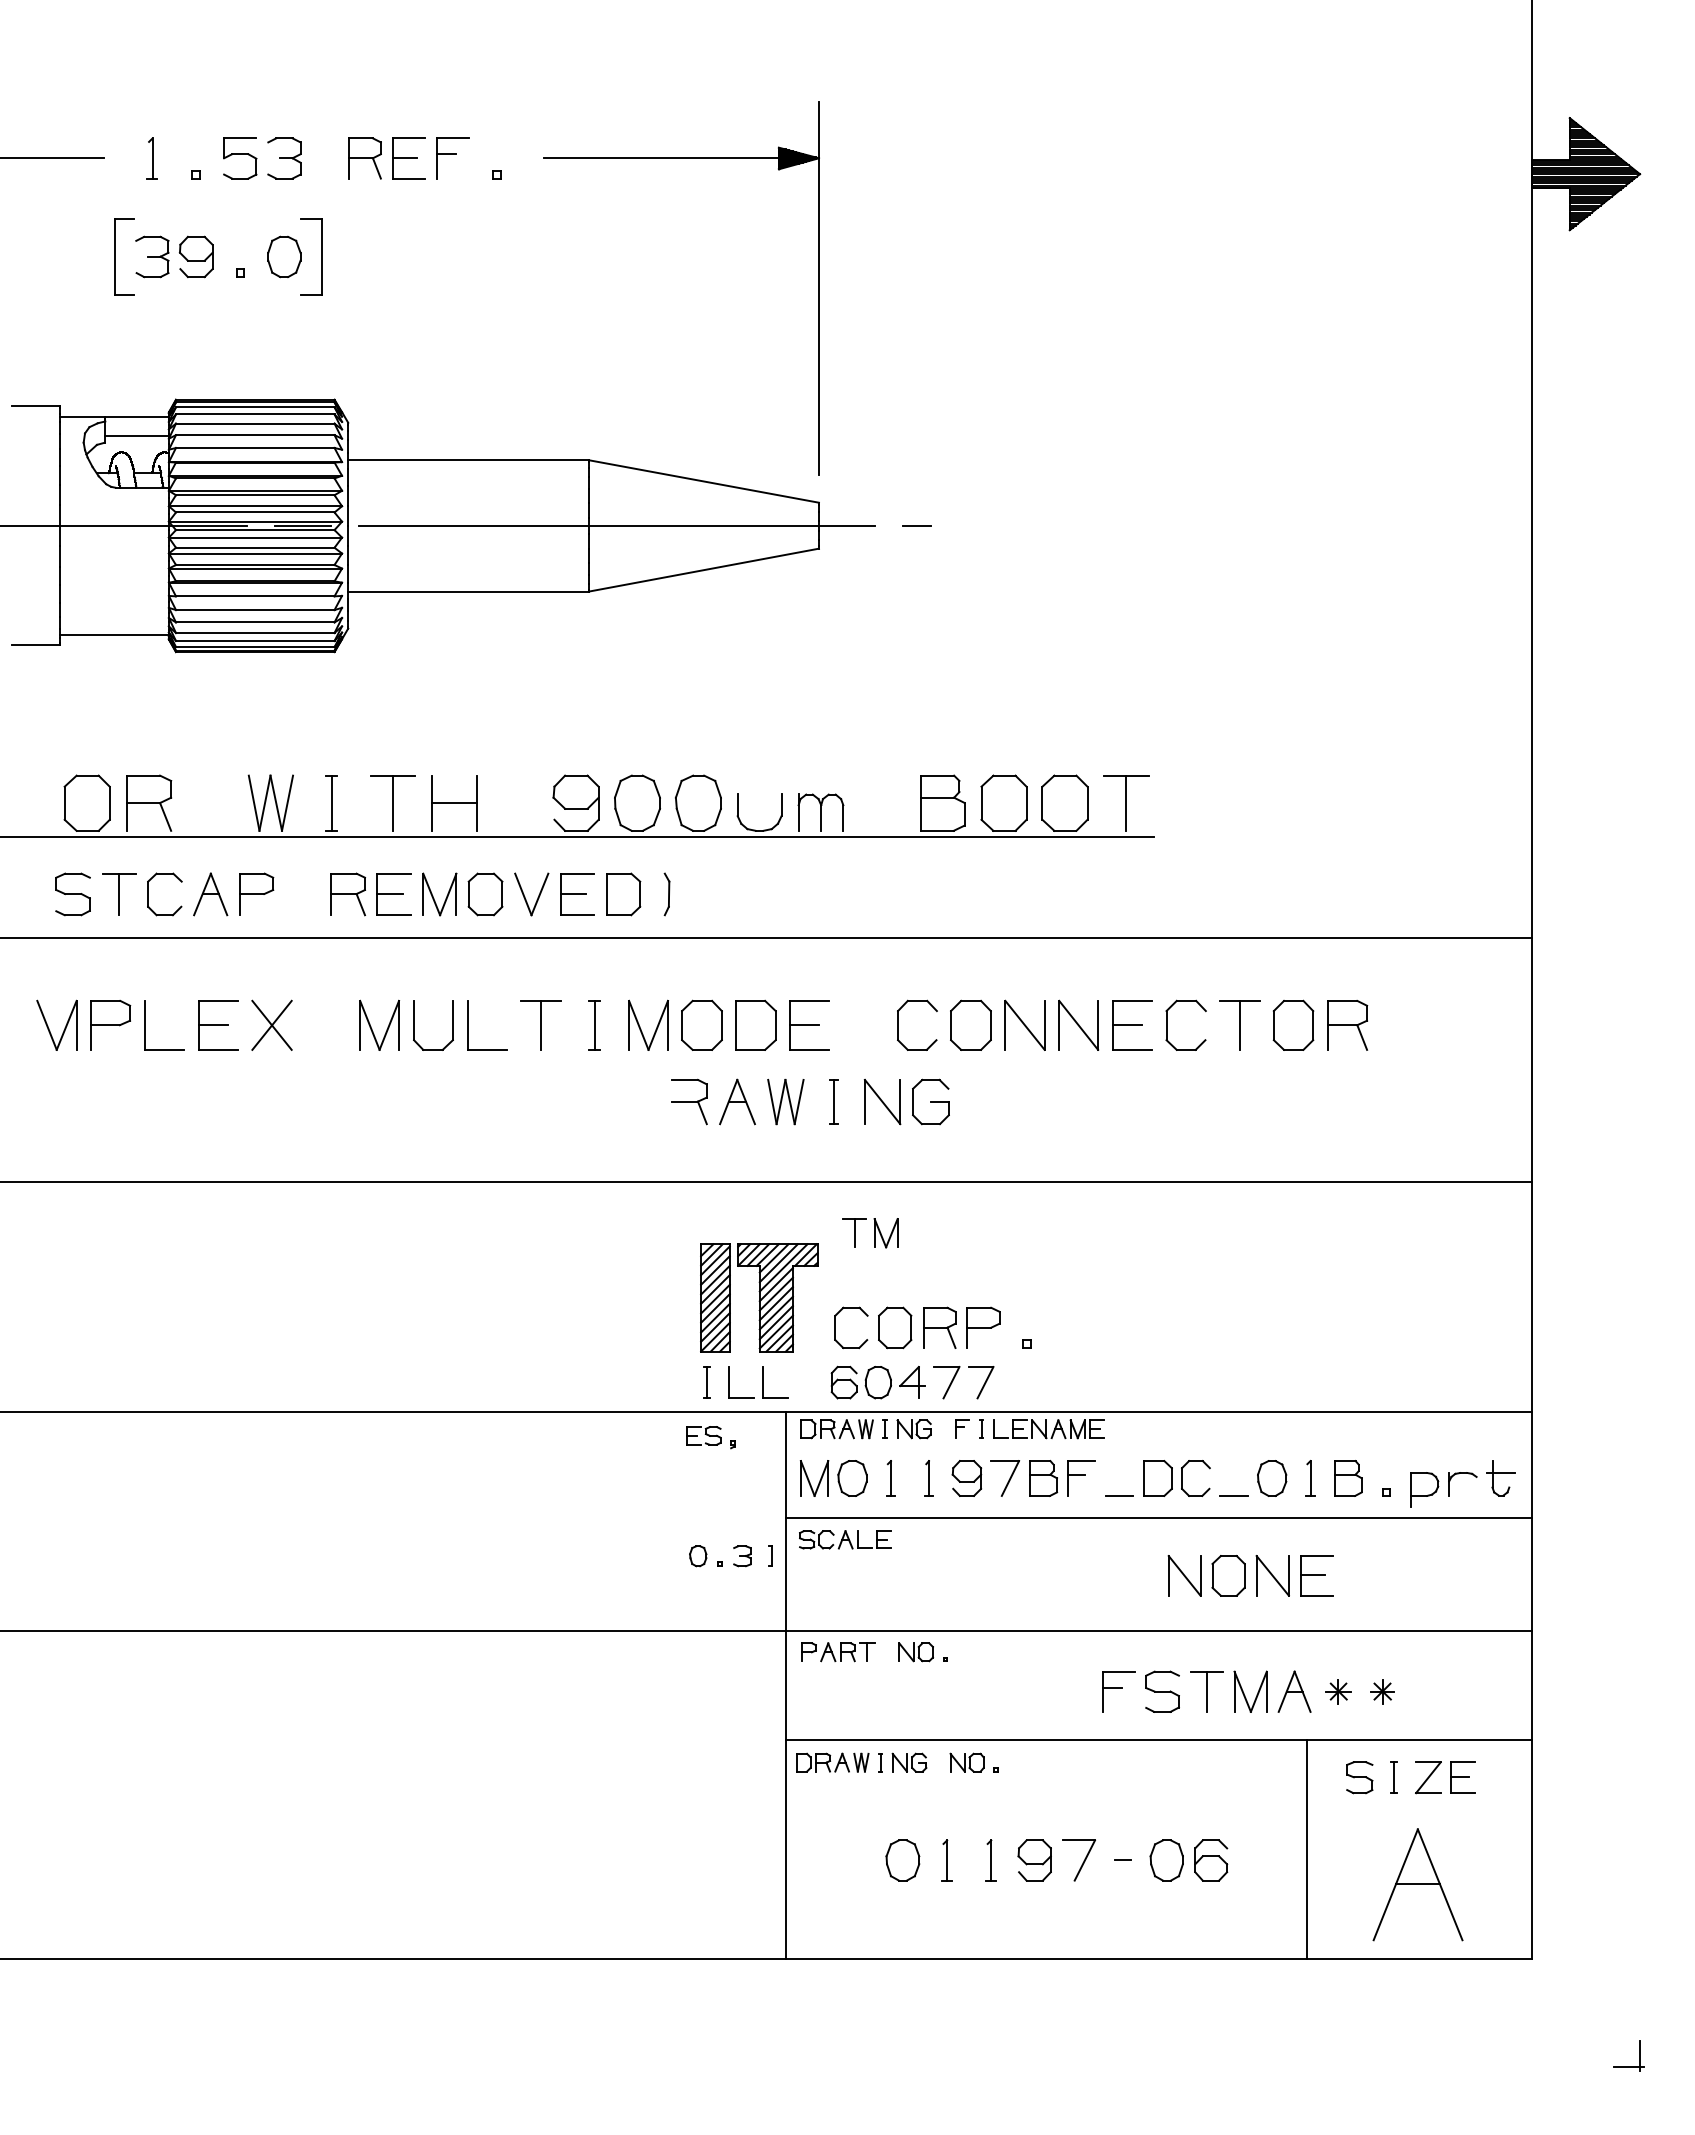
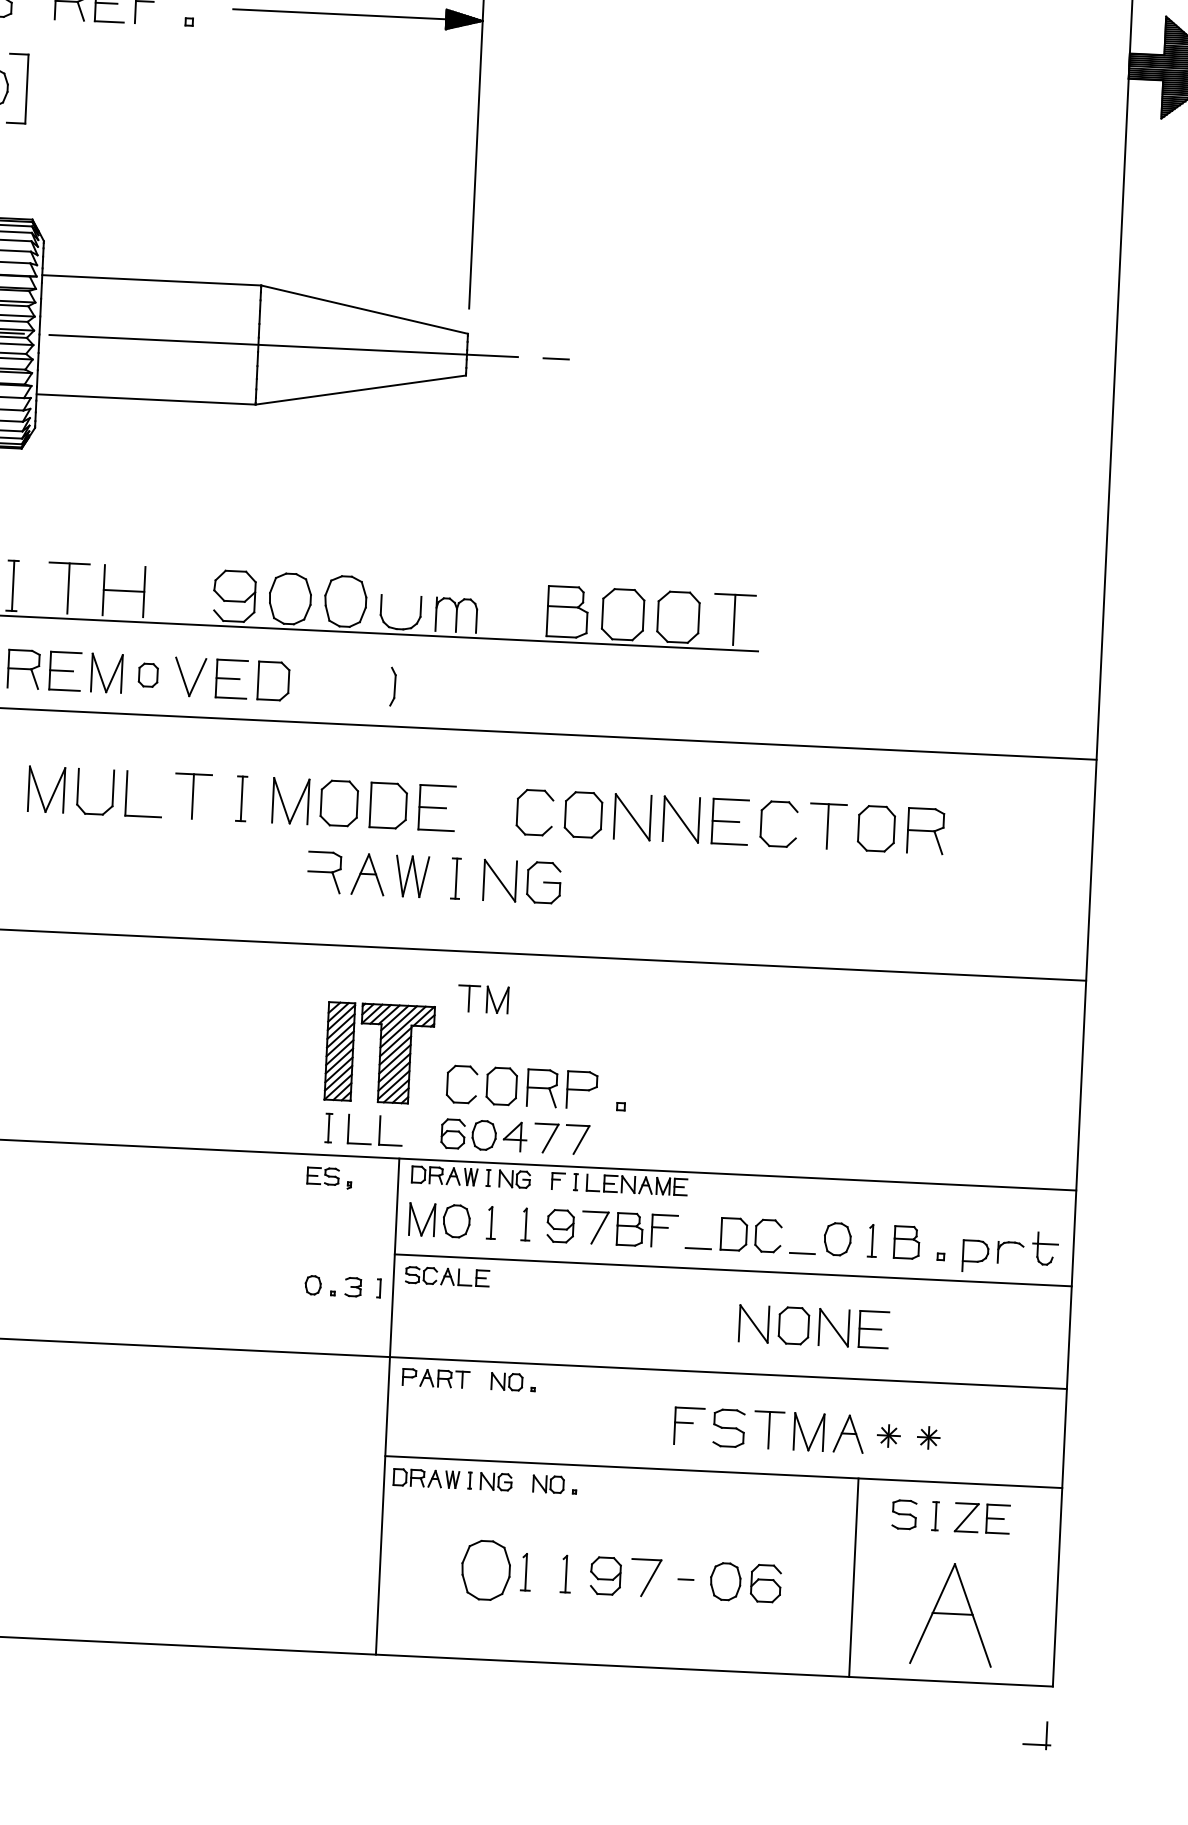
part: (485, 894) -> (148, 675), size x0.6
part: (666, 894) -> (392, 686), moved
part: (902, 1860) -> (485, 1570), size x1.6
part: (1639, 2055) -> (1046, 1735), moved

